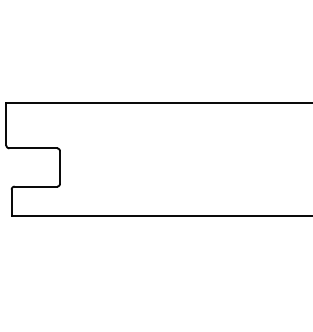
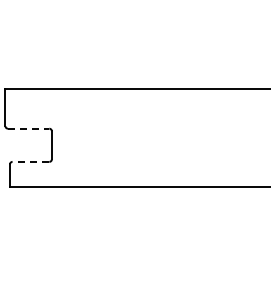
line: (33, 148) -> (28, 128), solid -> dashed
line: (35, 186) -> (30, 161), solid -> dashed

